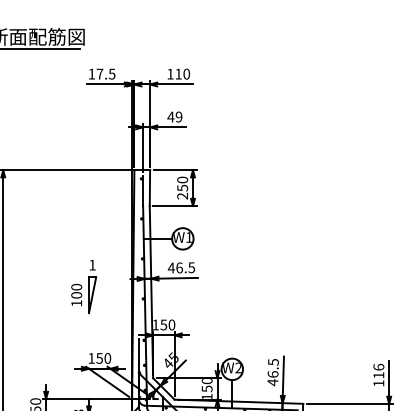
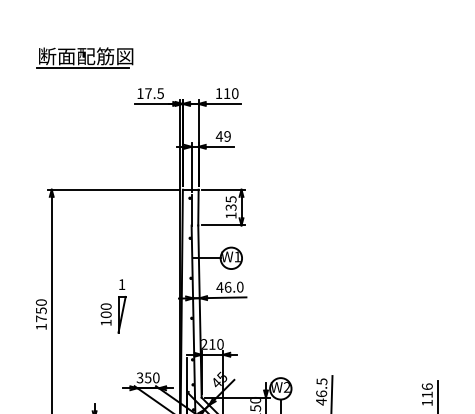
text: (182, 188) -> (230, 207), 250 -> 135
text: (192, 267) -> (240, 286), 46.5 -> 46.0
part: (84, 287) -> (113, 306), moved
text: (160, 325) -> (208, 344), 150 -> 210
text: (91, 358) -> (139, 377), 150 -> 350

